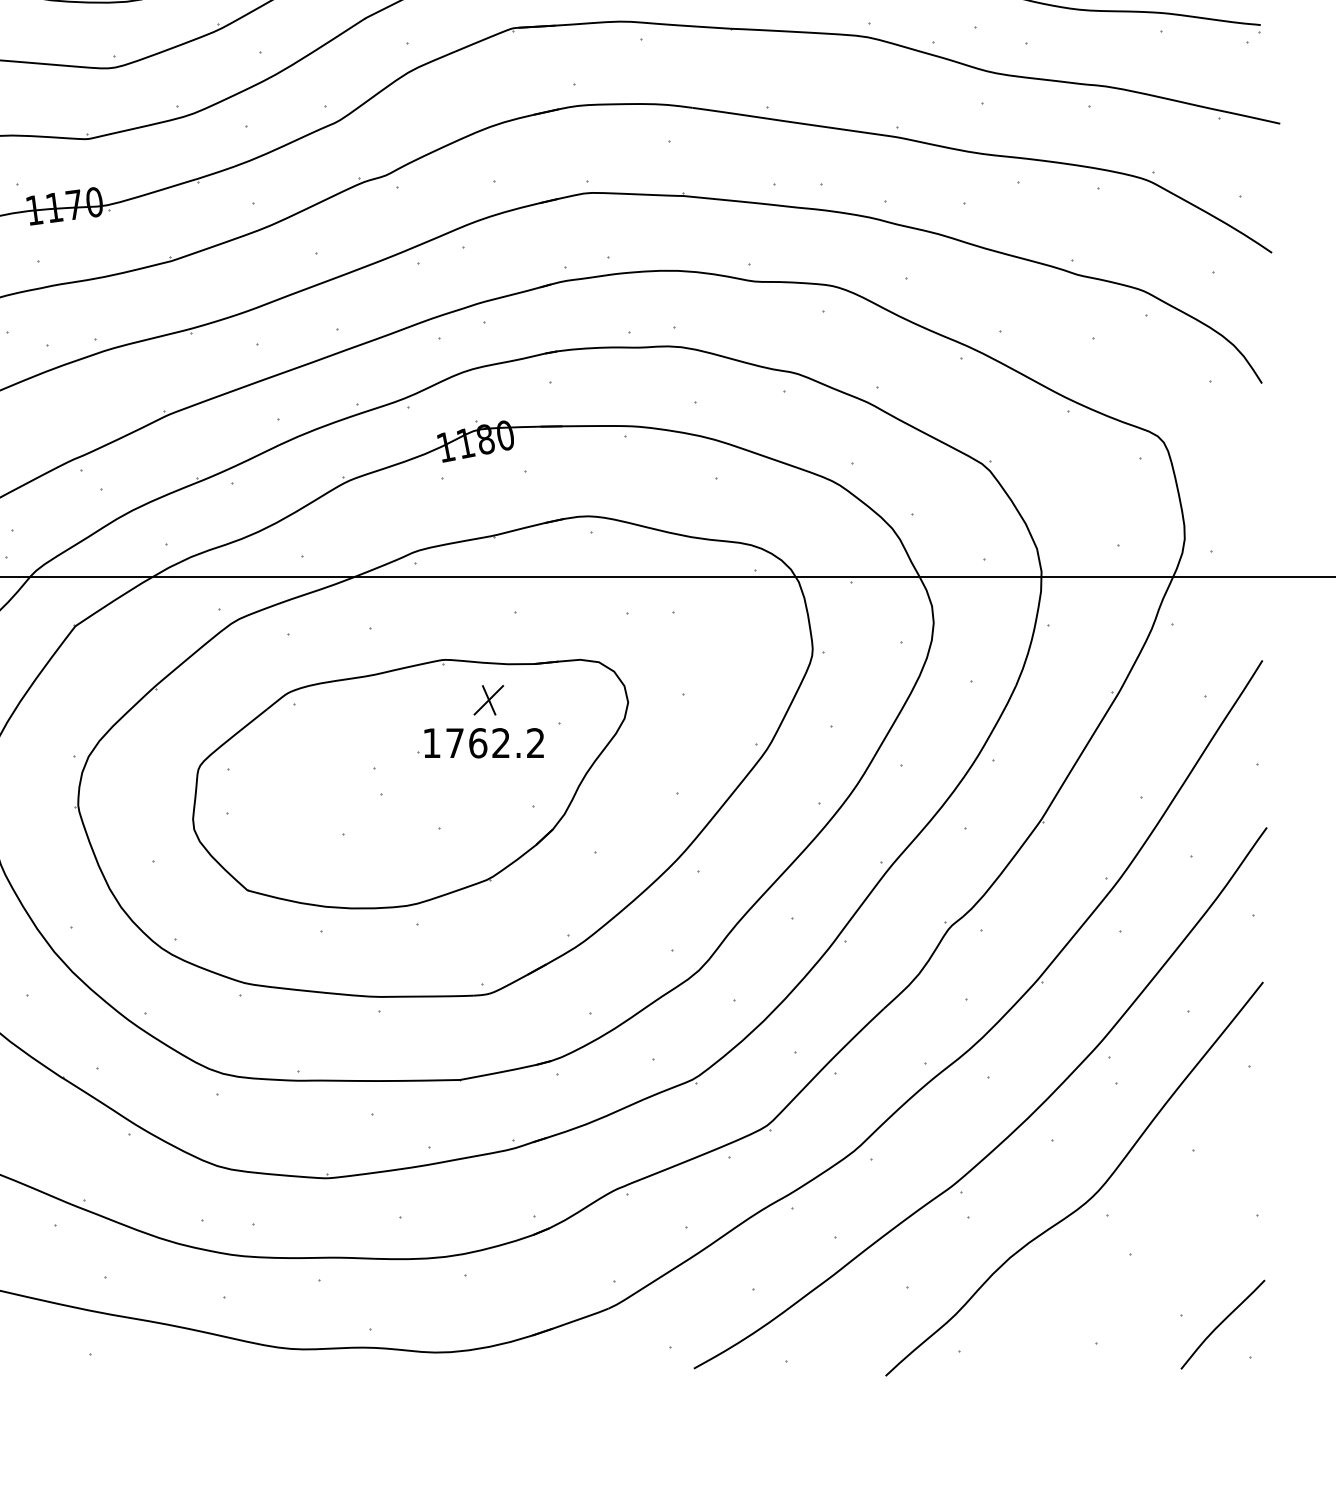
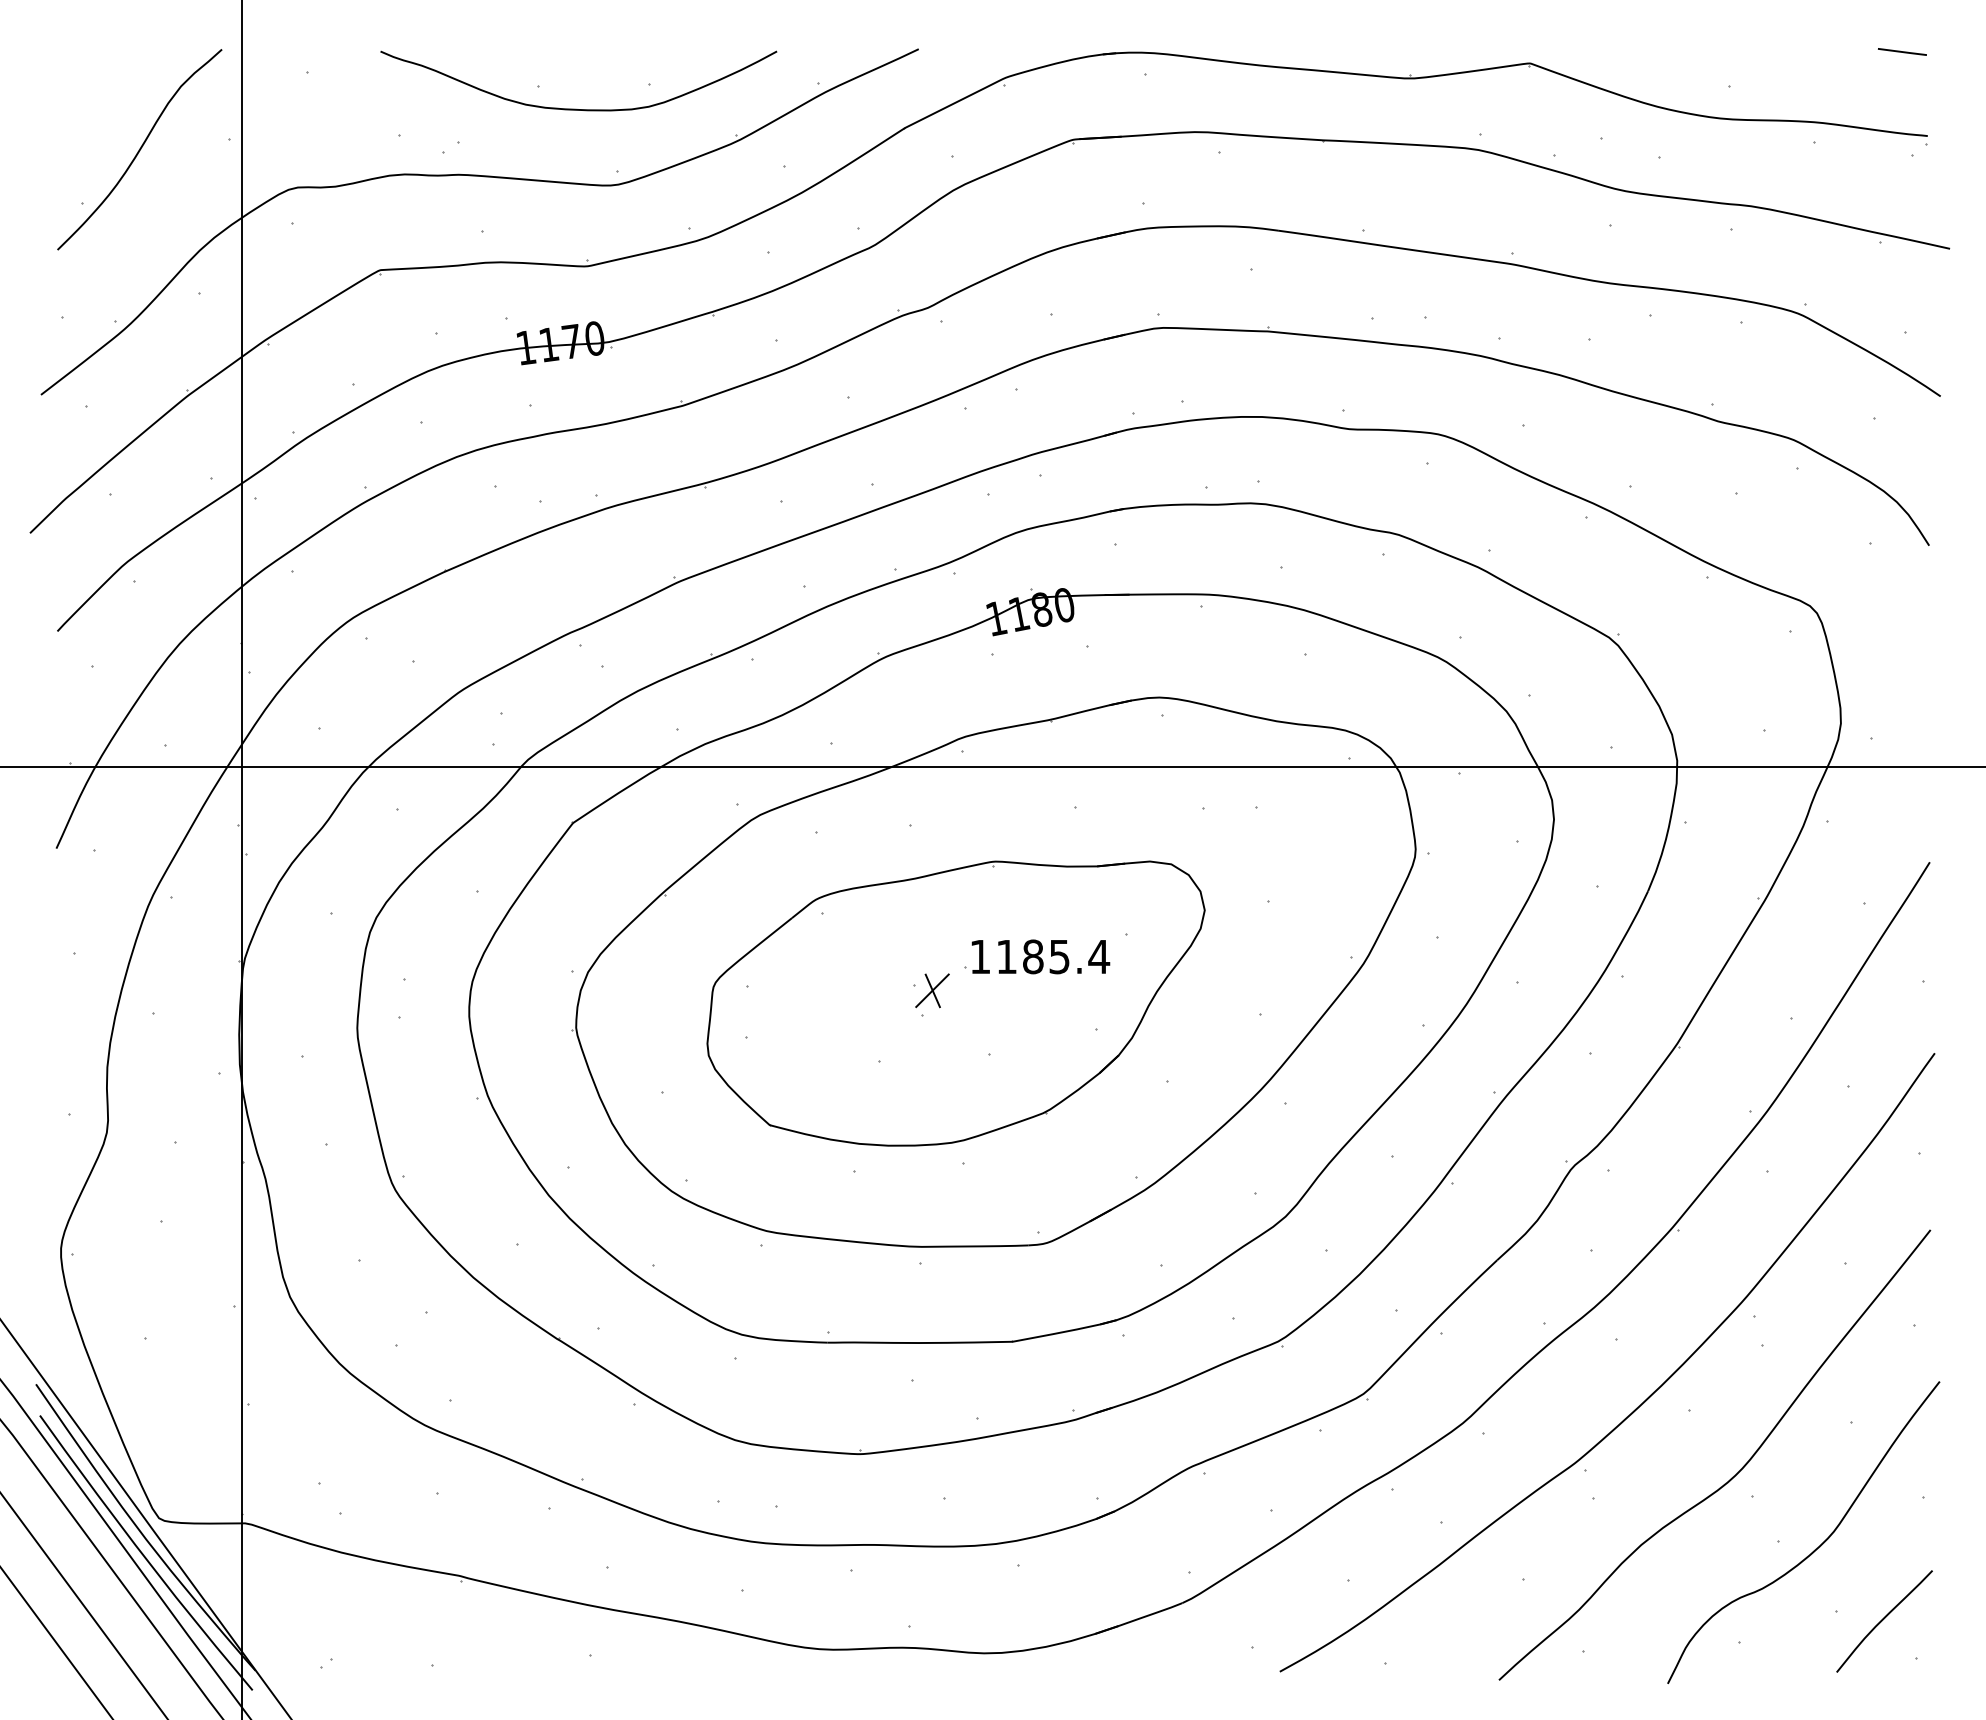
part: (488, 700) -> (932, 990), moved
text: (495, 742) -> (1053, 956), 1762.2 -> 1185.4
curve: (1162, 1260) -> (1815, 1548), added

